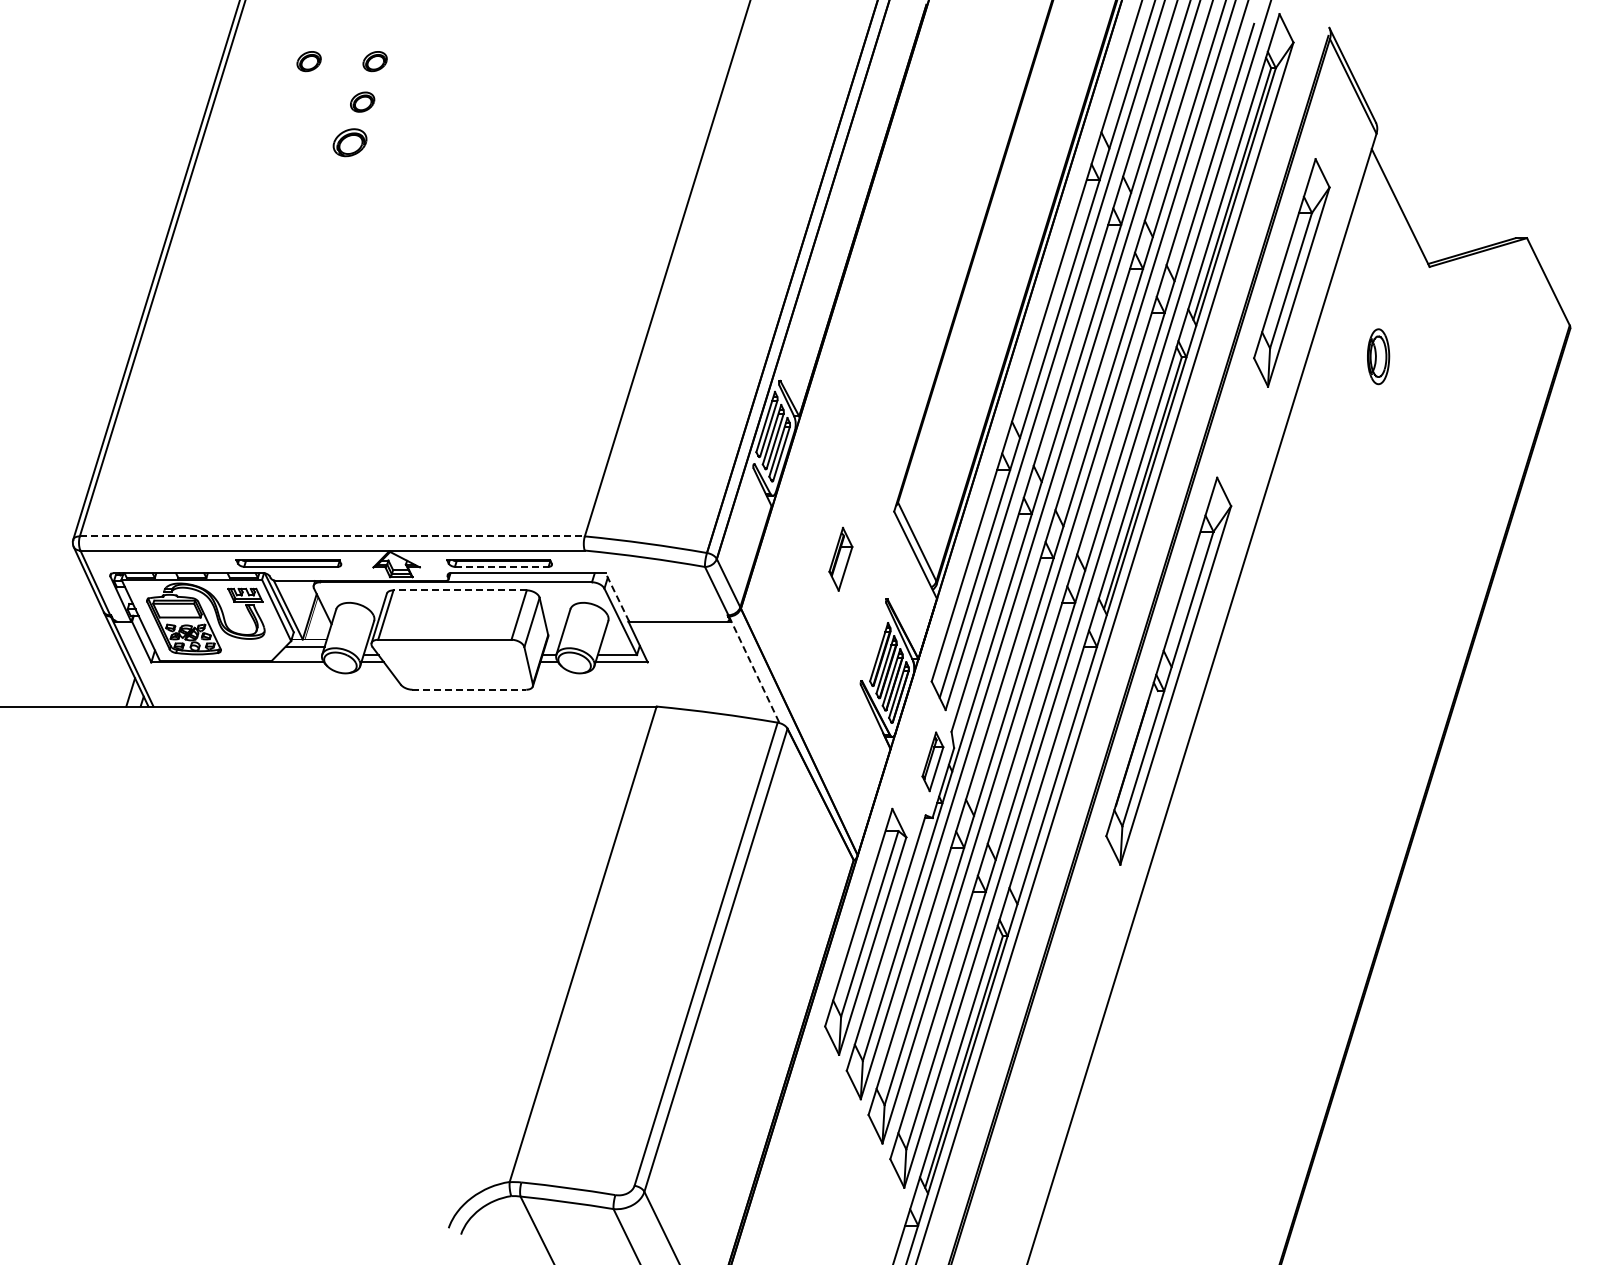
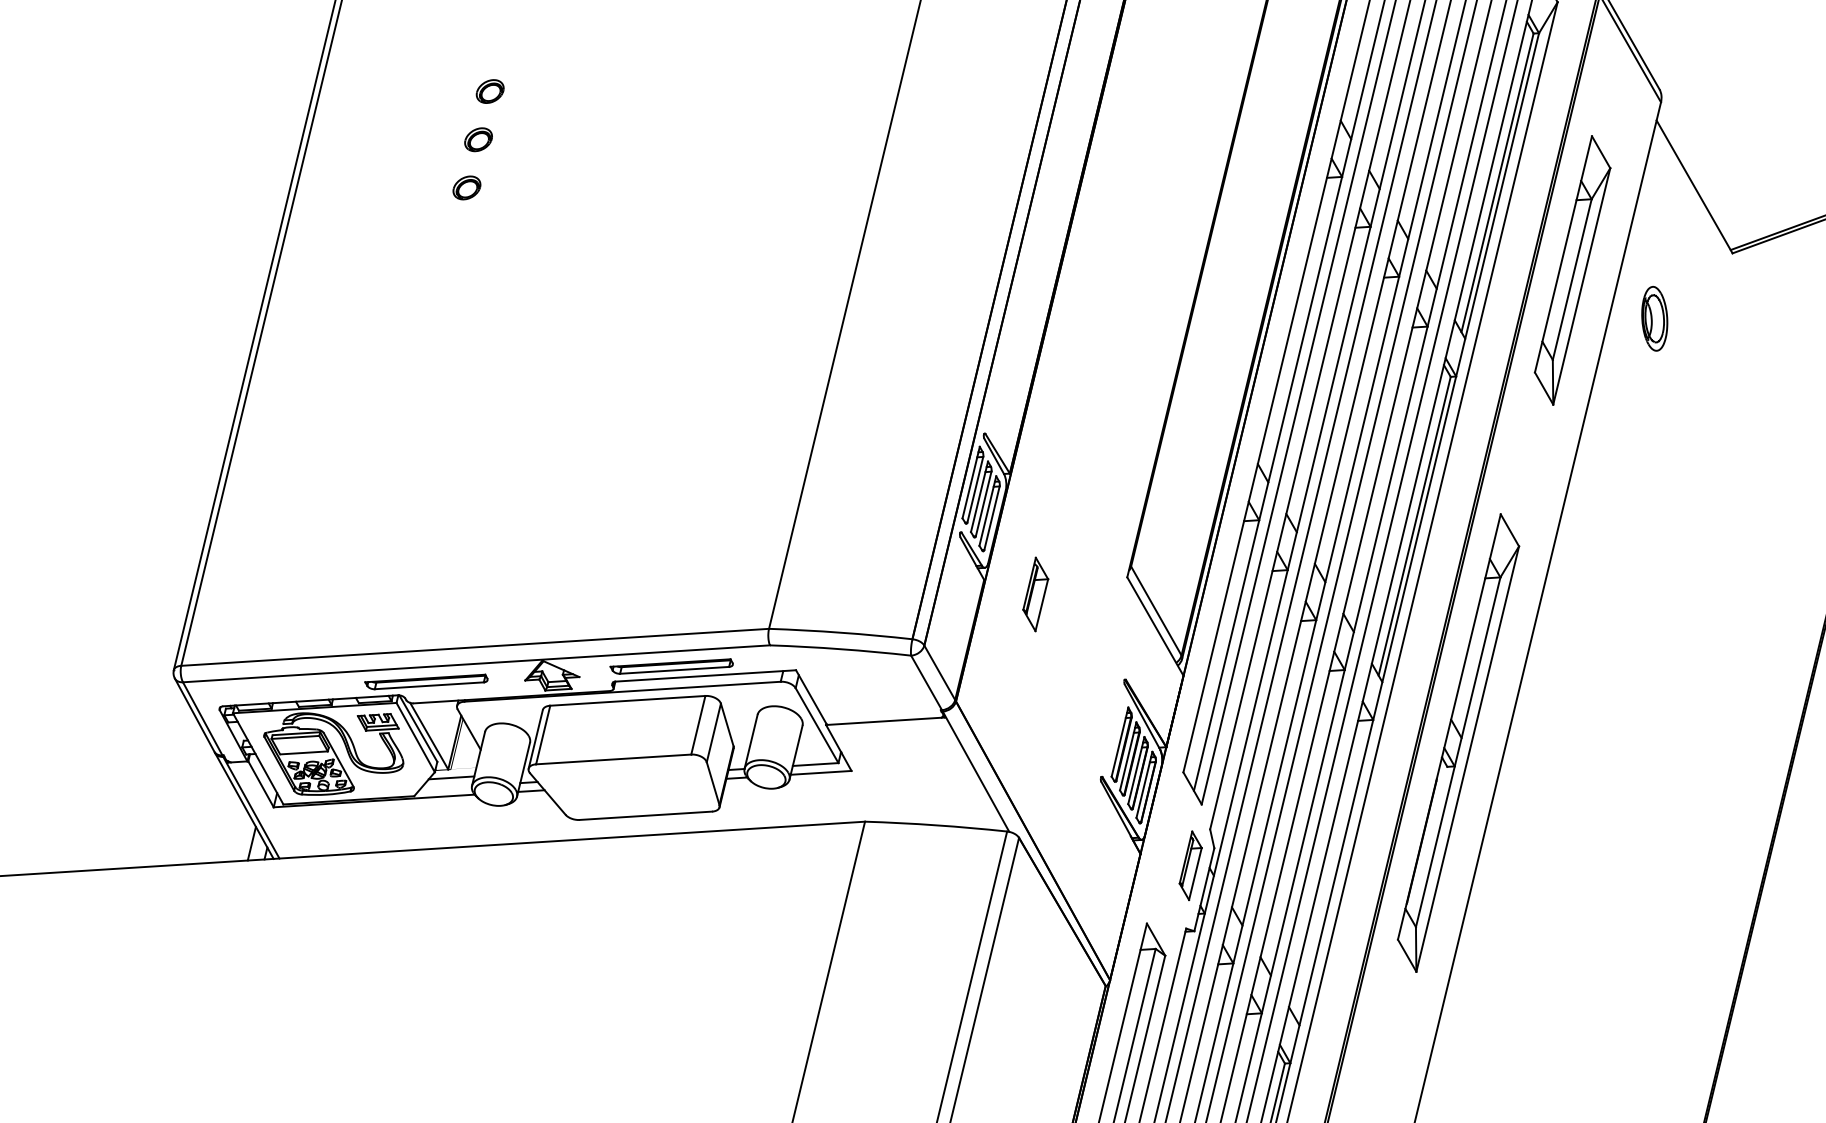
part: (308, 61) -> (412, 96), removed
part: (349, 142) -> (466, 187), size x0.71
part: (1378, 356) -> (1654, 318), moved
line: (332, 536) -> (475, 647), dashed -> solid
part: (840, 558) -> (1035, 593), moved
line: (501, 566) -> (674, 670), dashed -> solid
line: (460, 590) -> (628, 700), dashed -> solid
line: (617, 597) -> (811, 697), dashed -> solid
line: (754, 669) -> (976, 771), dashed -> solid
line: (469, 689) -> (646, 815), dashed -> solid

